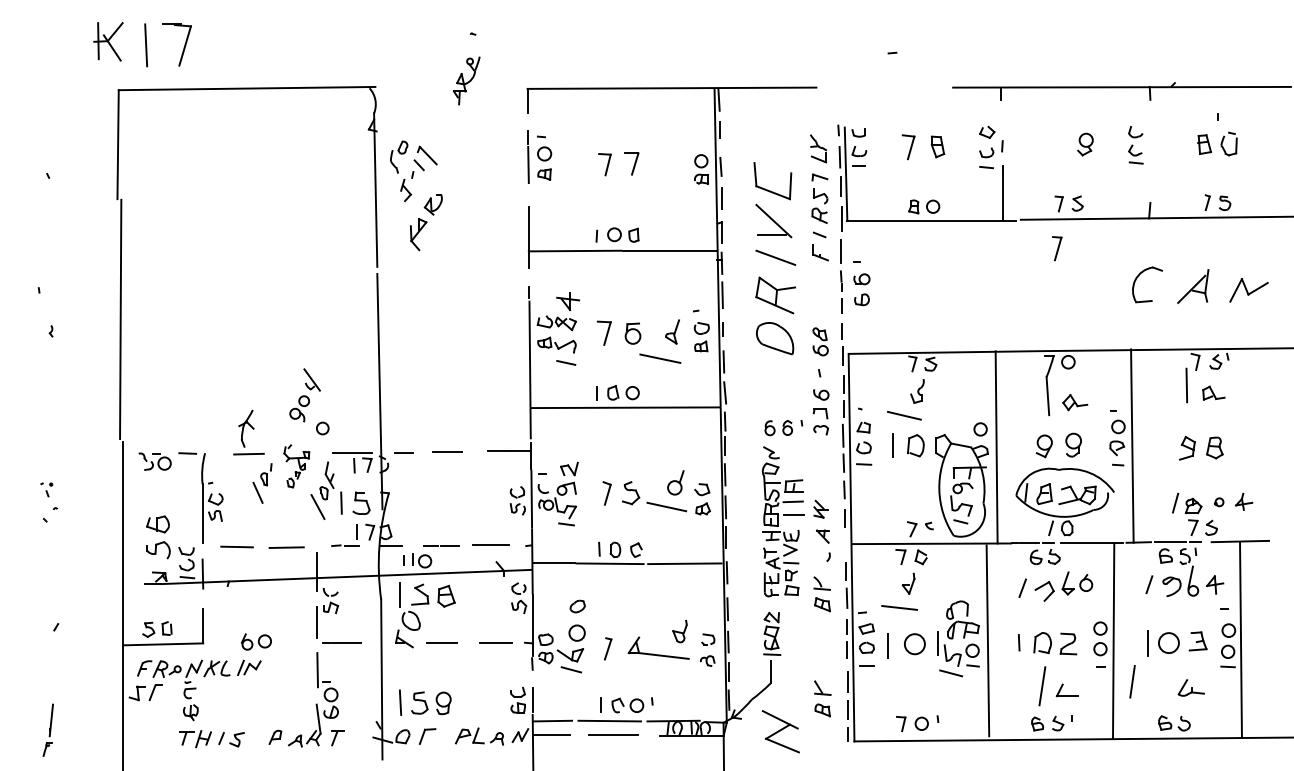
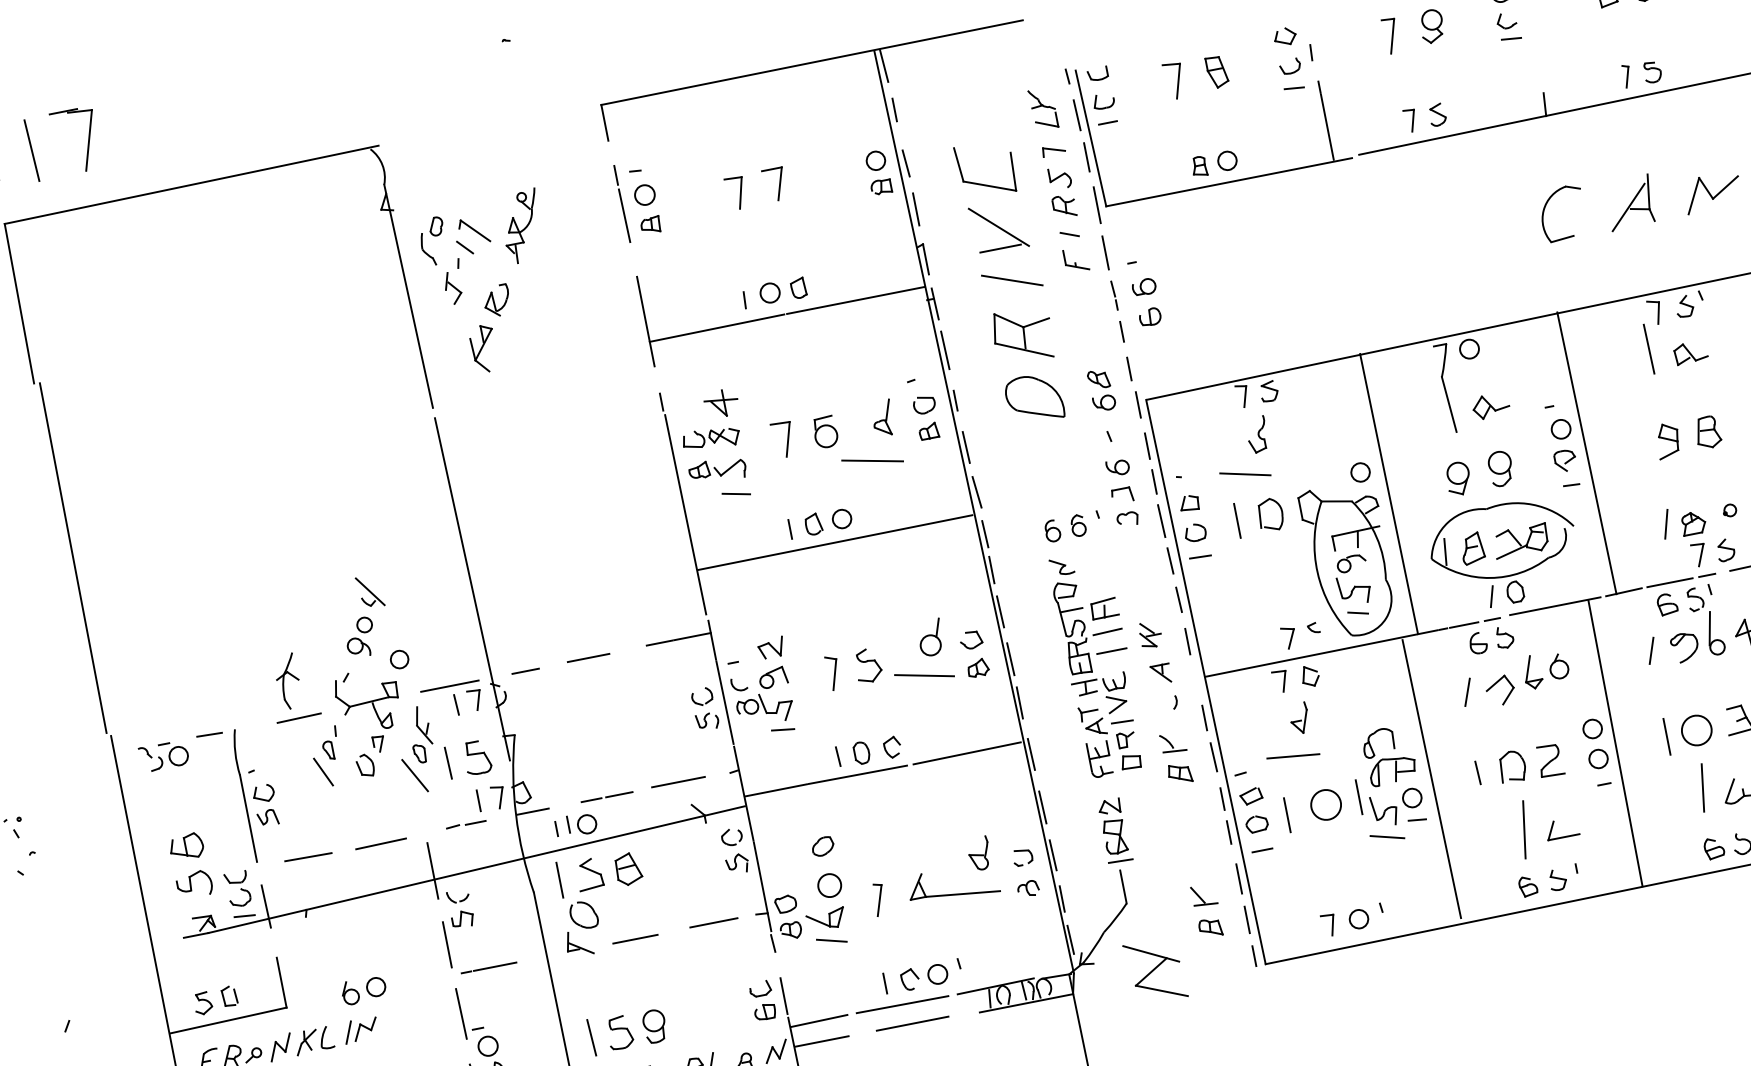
part: (466, 80) -> (521, 226), moved
part: (1057, 248) -> (1391, 35), moved
part: (296, 466) -> (372, 722), size x1.67
line: (1132, 681) -> (1702, 787), moved

